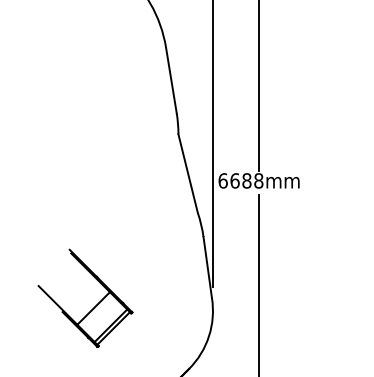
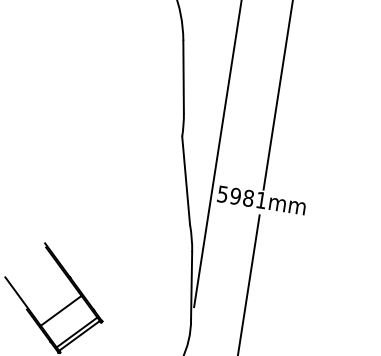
text: (240, 180) -> (241, 196), 6688mm -> 5981mm

